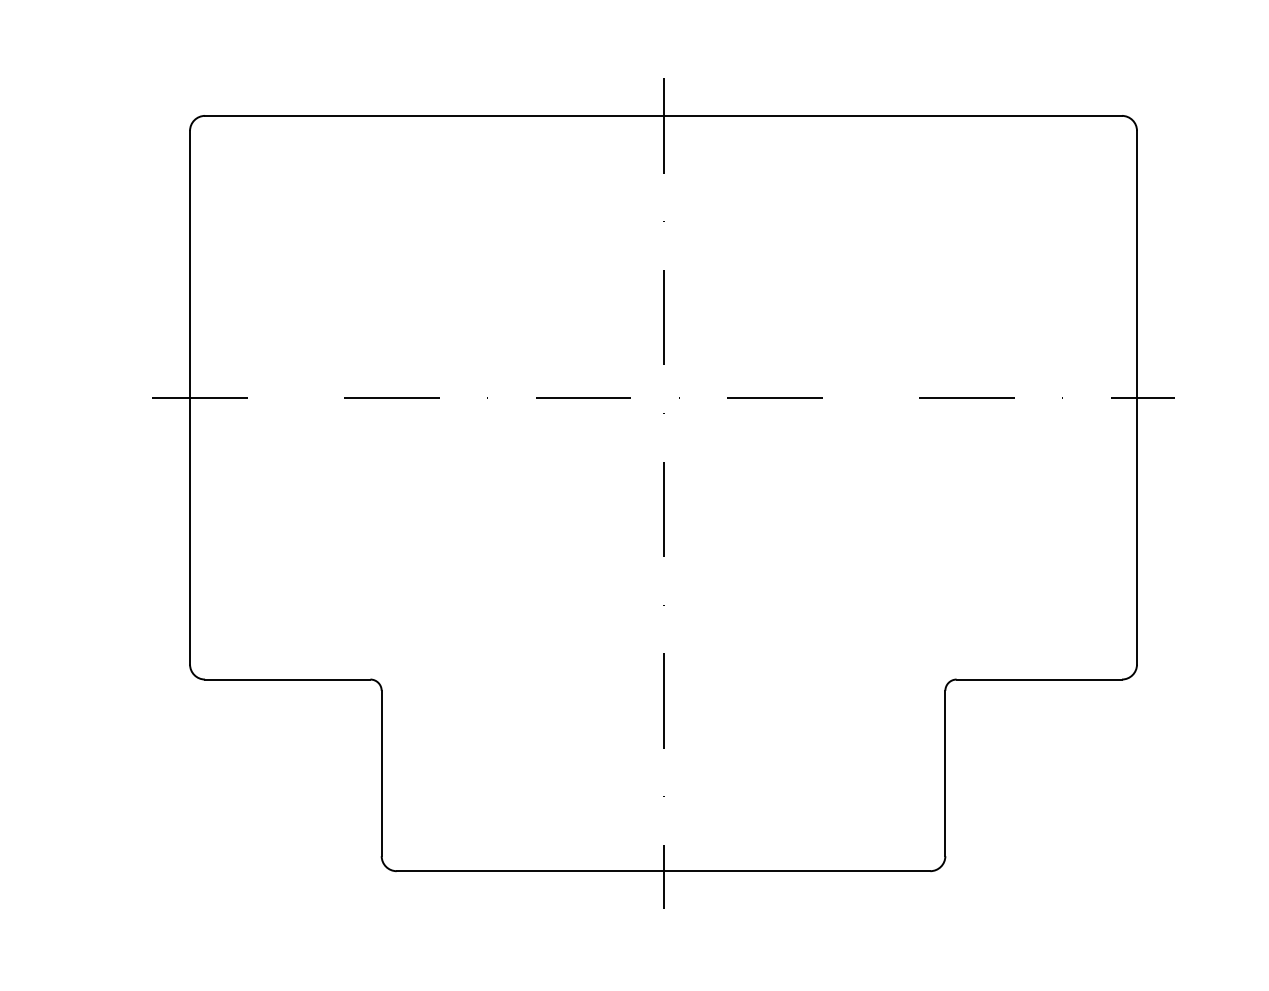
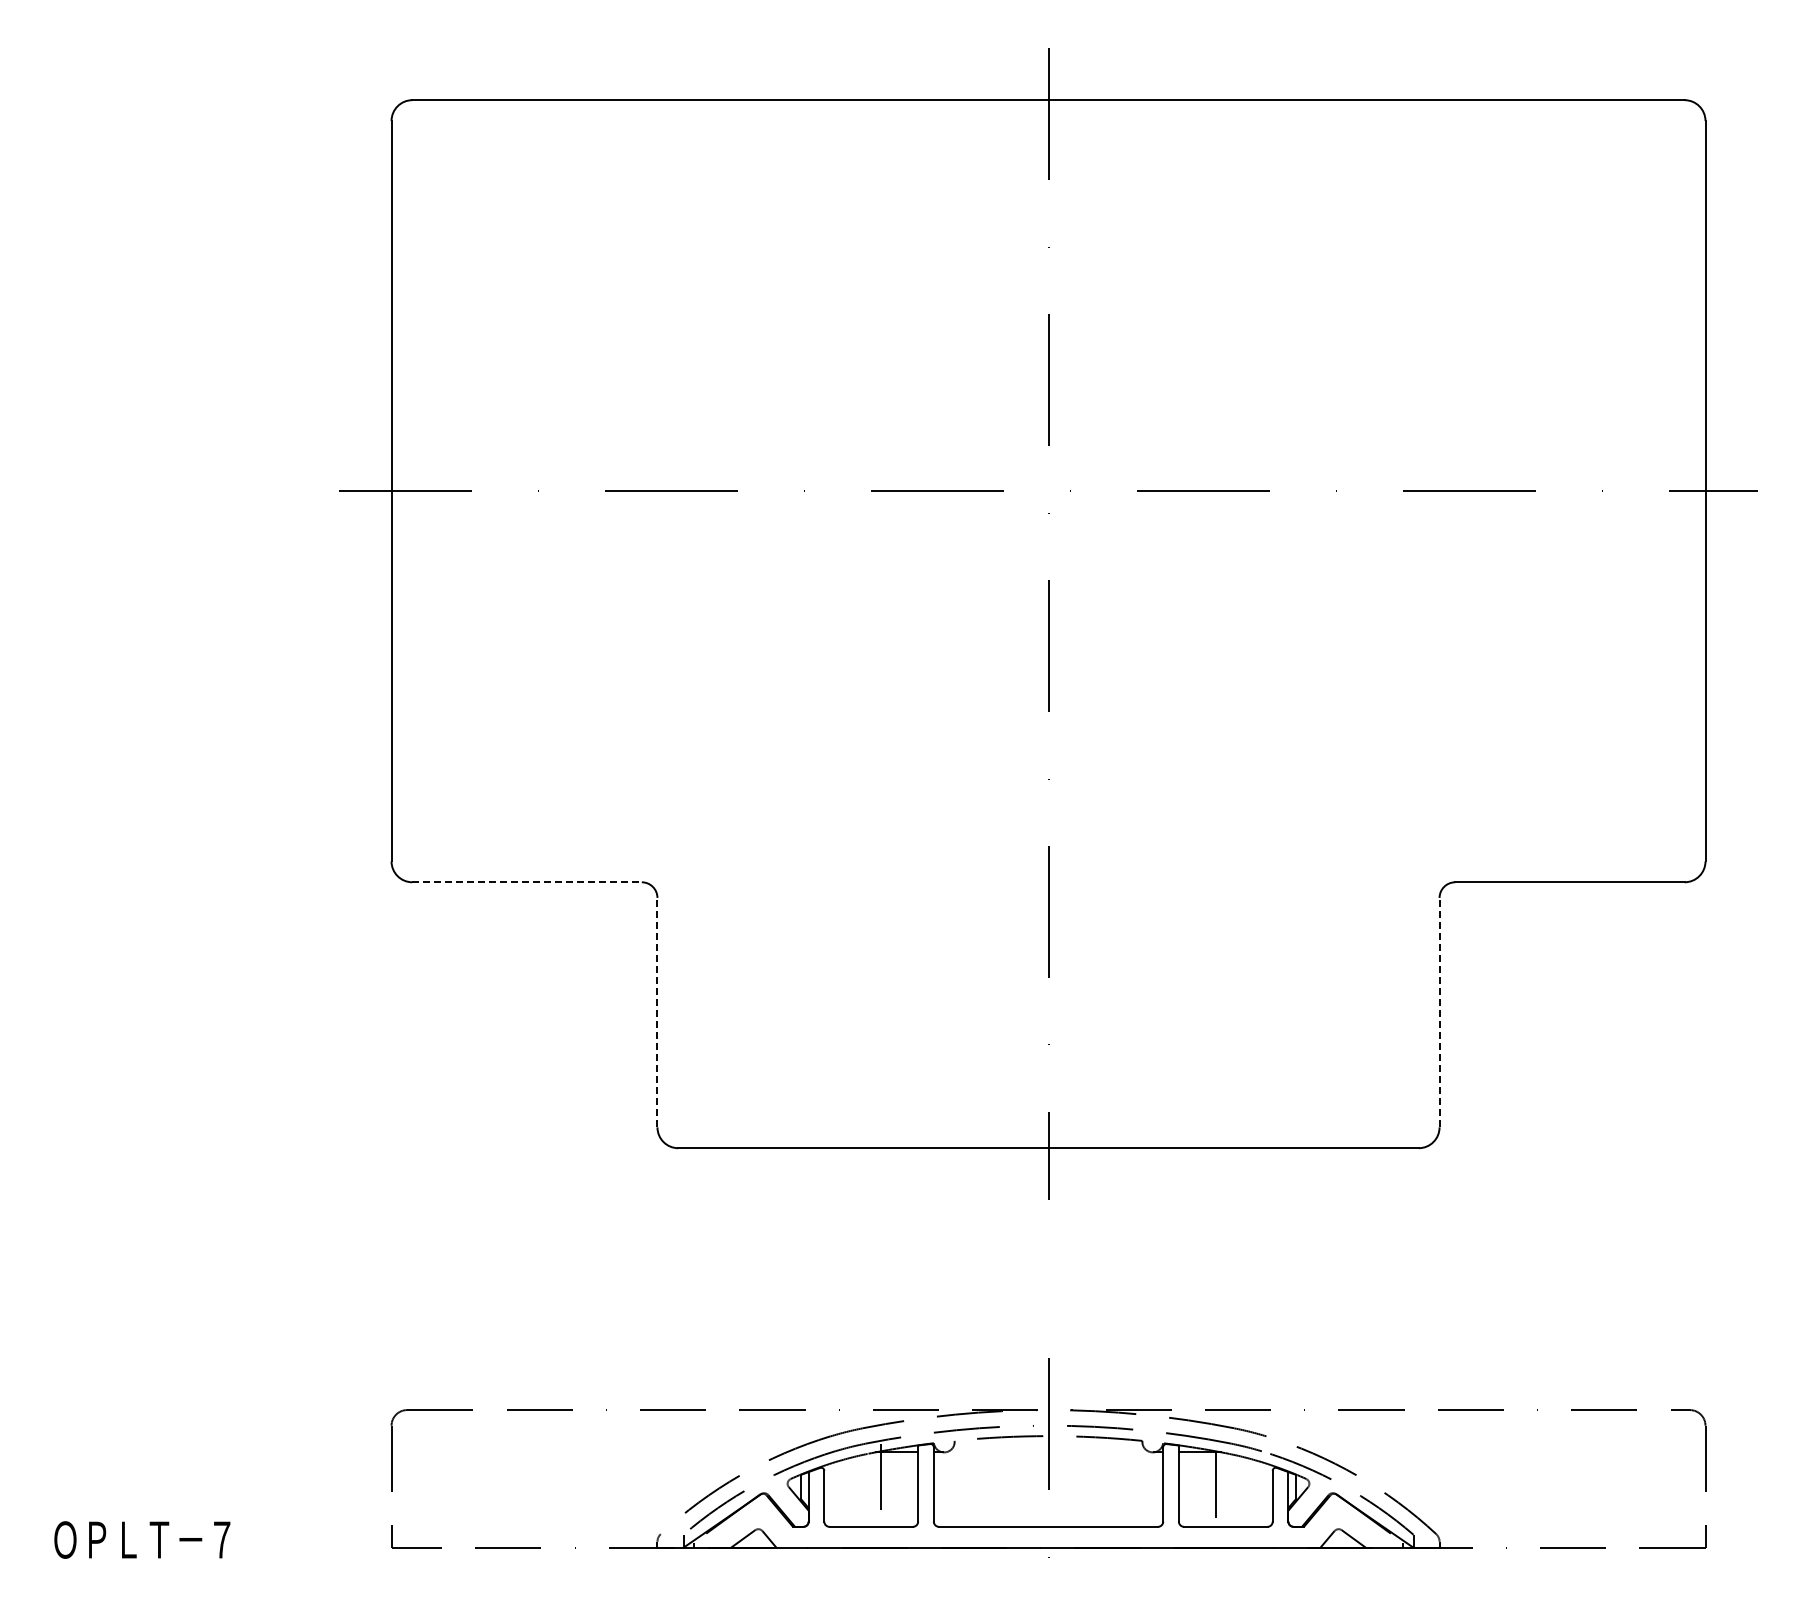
line: (288, 679) -> (527, 882), solid -> dashed
line: (381, 773) -> (657, 1012), solid -> dashed
line: (945, 773) -> (1439, 1012), solid -> dashed

